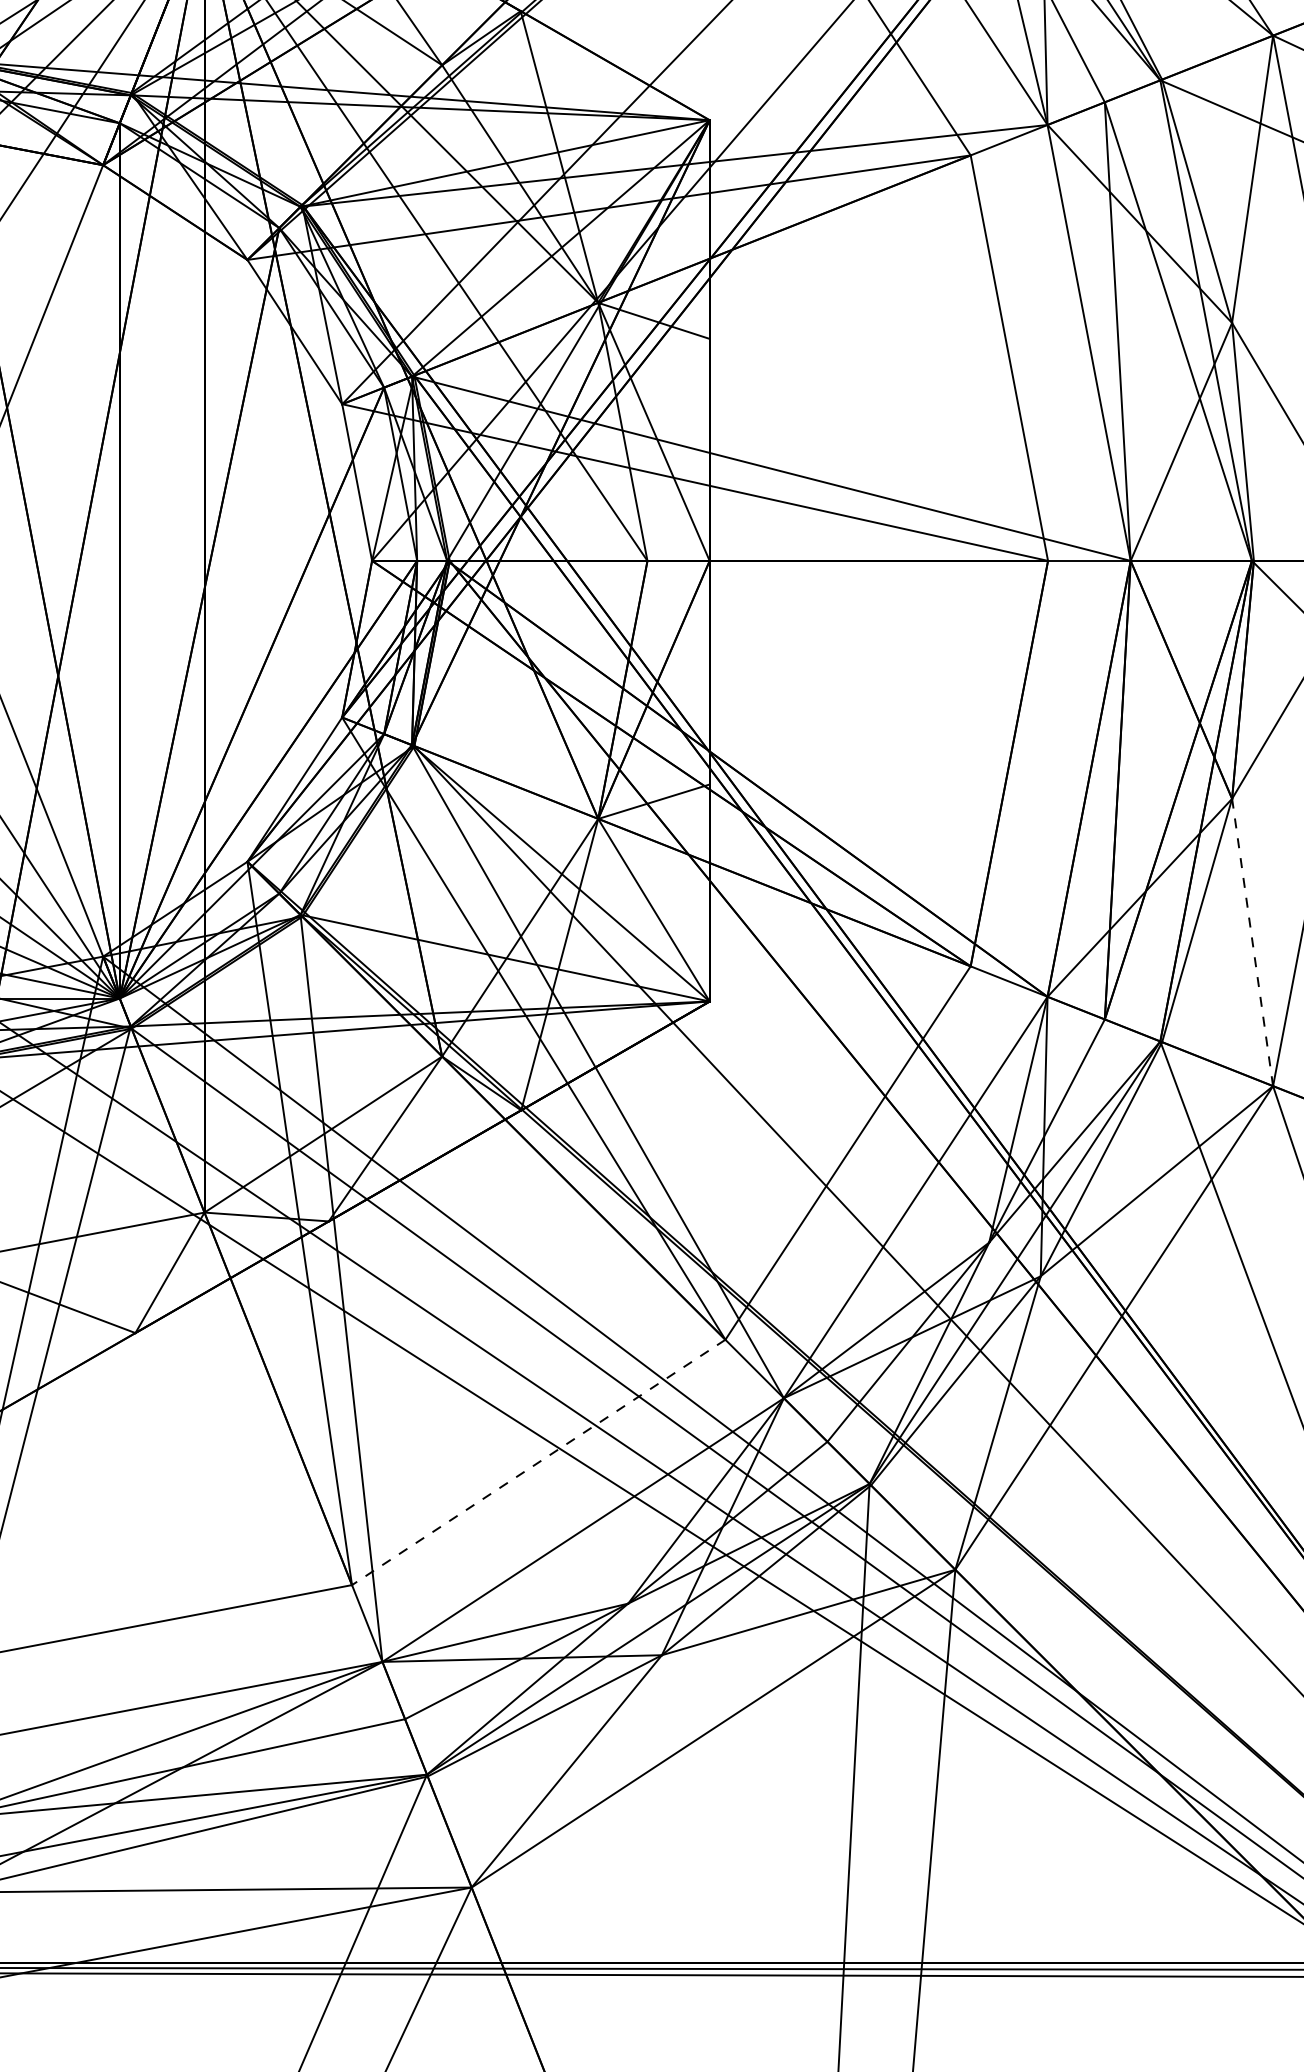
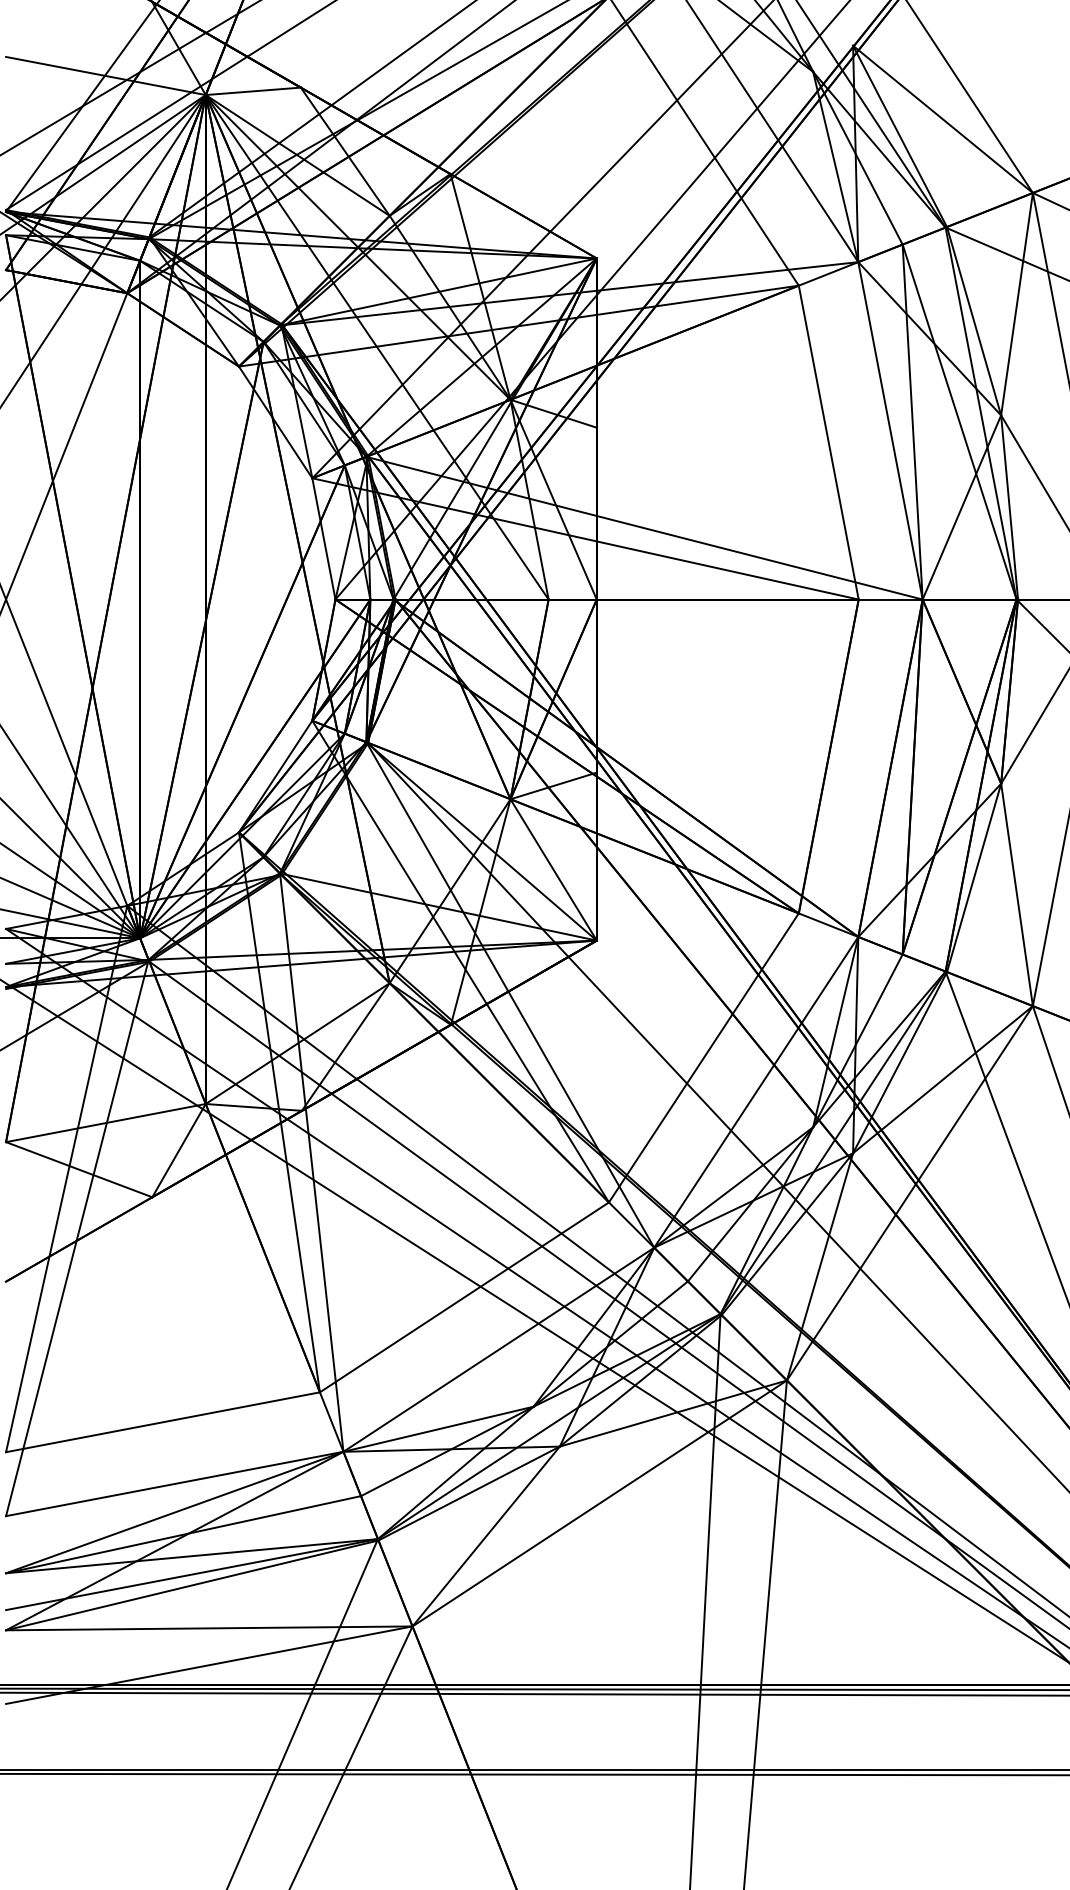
line: (1251, 941) -> (1016, 894), dashed -> solid
line: (538, 1462) -> (464, 1297), dashed -> solid

